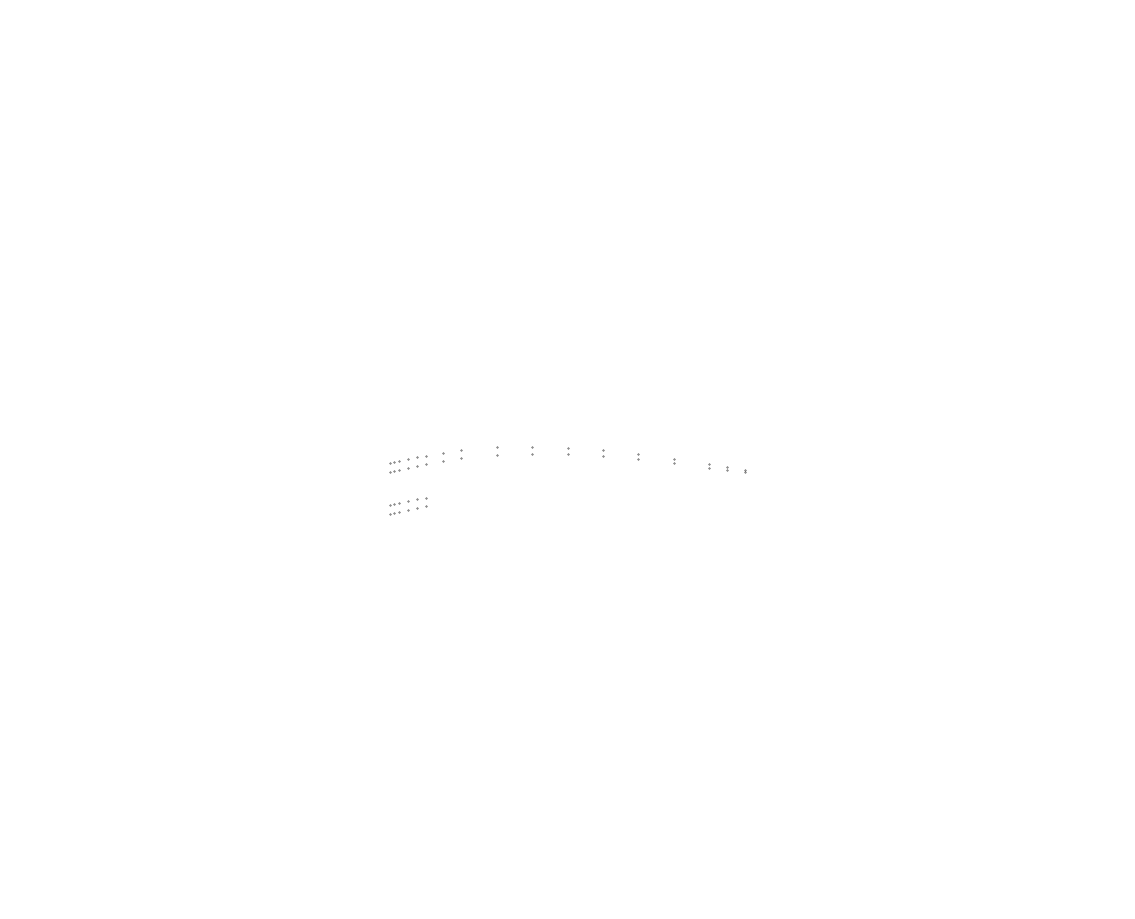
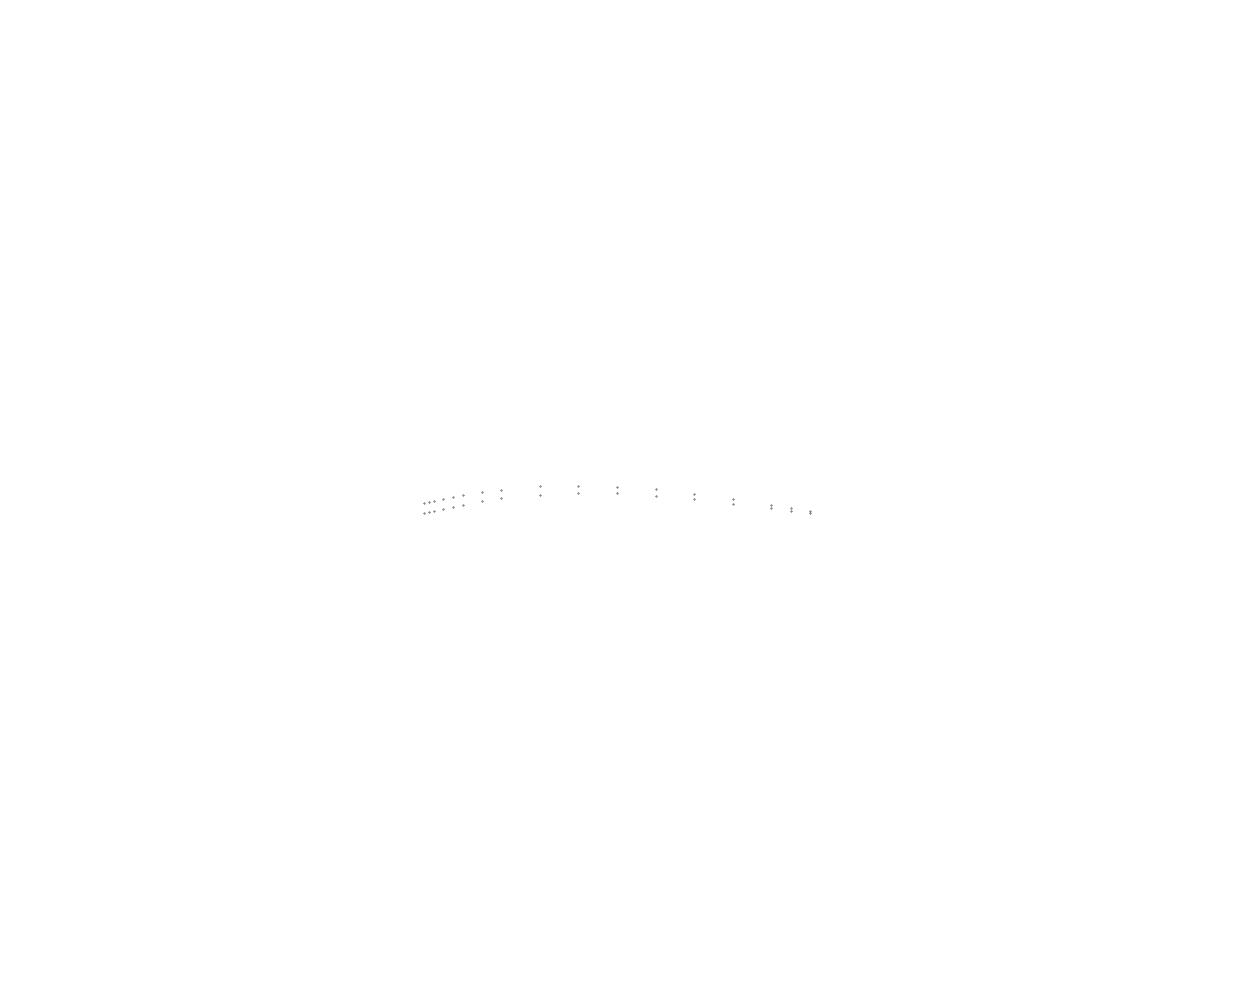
part: (408, 506) -> (444, 550), removed

